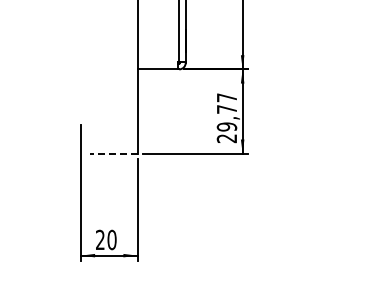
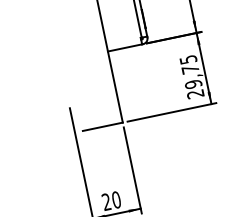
text: (227, 97) -> (188, 59), 29,77 -> 29,75
line: (113, 153) -> (102, 126), dashed -> solid

